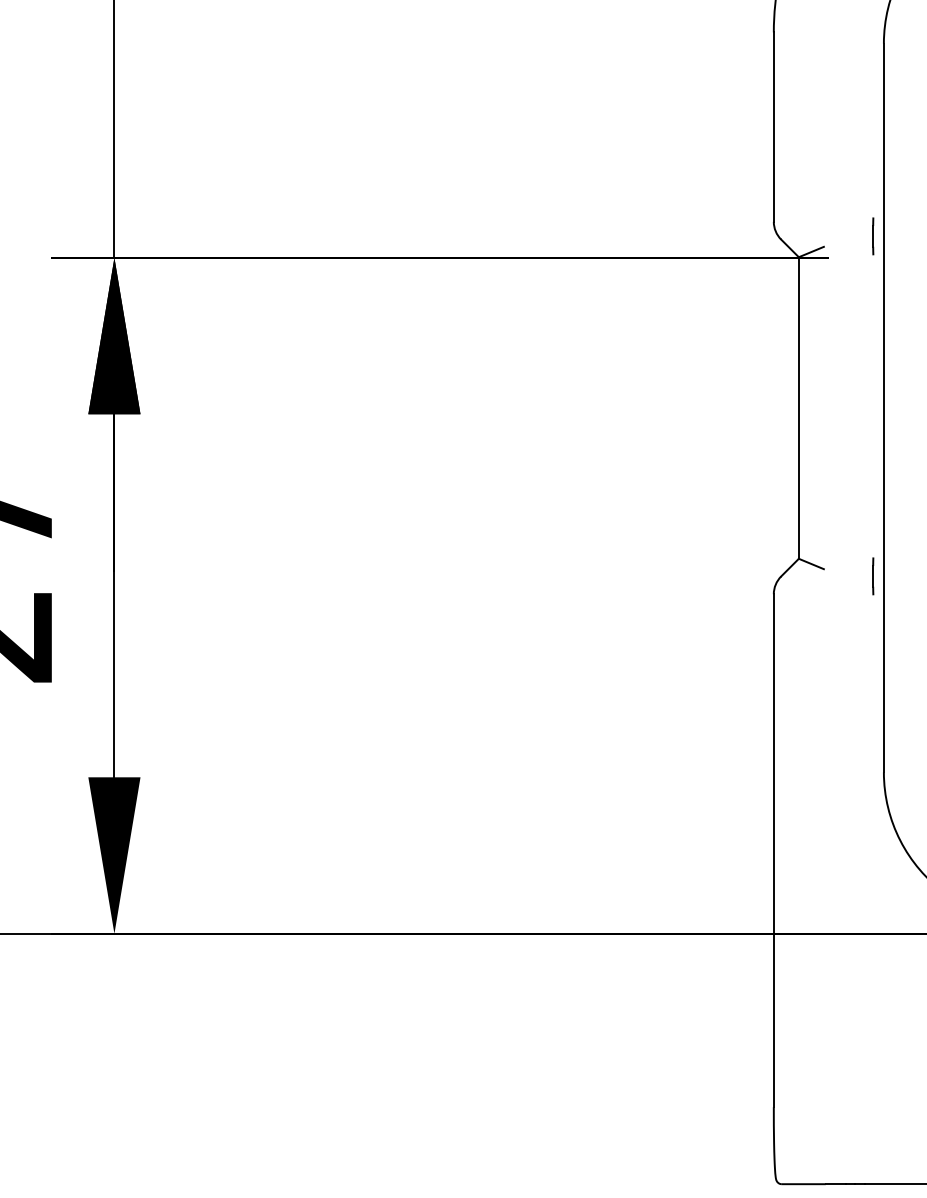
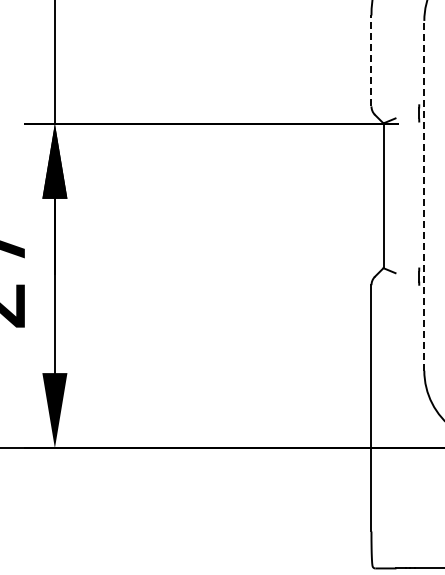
line: (773, 126) -> (371, 60), solid -> dashed
line: (884, 407) -> (424, 195), solid -> dashed

